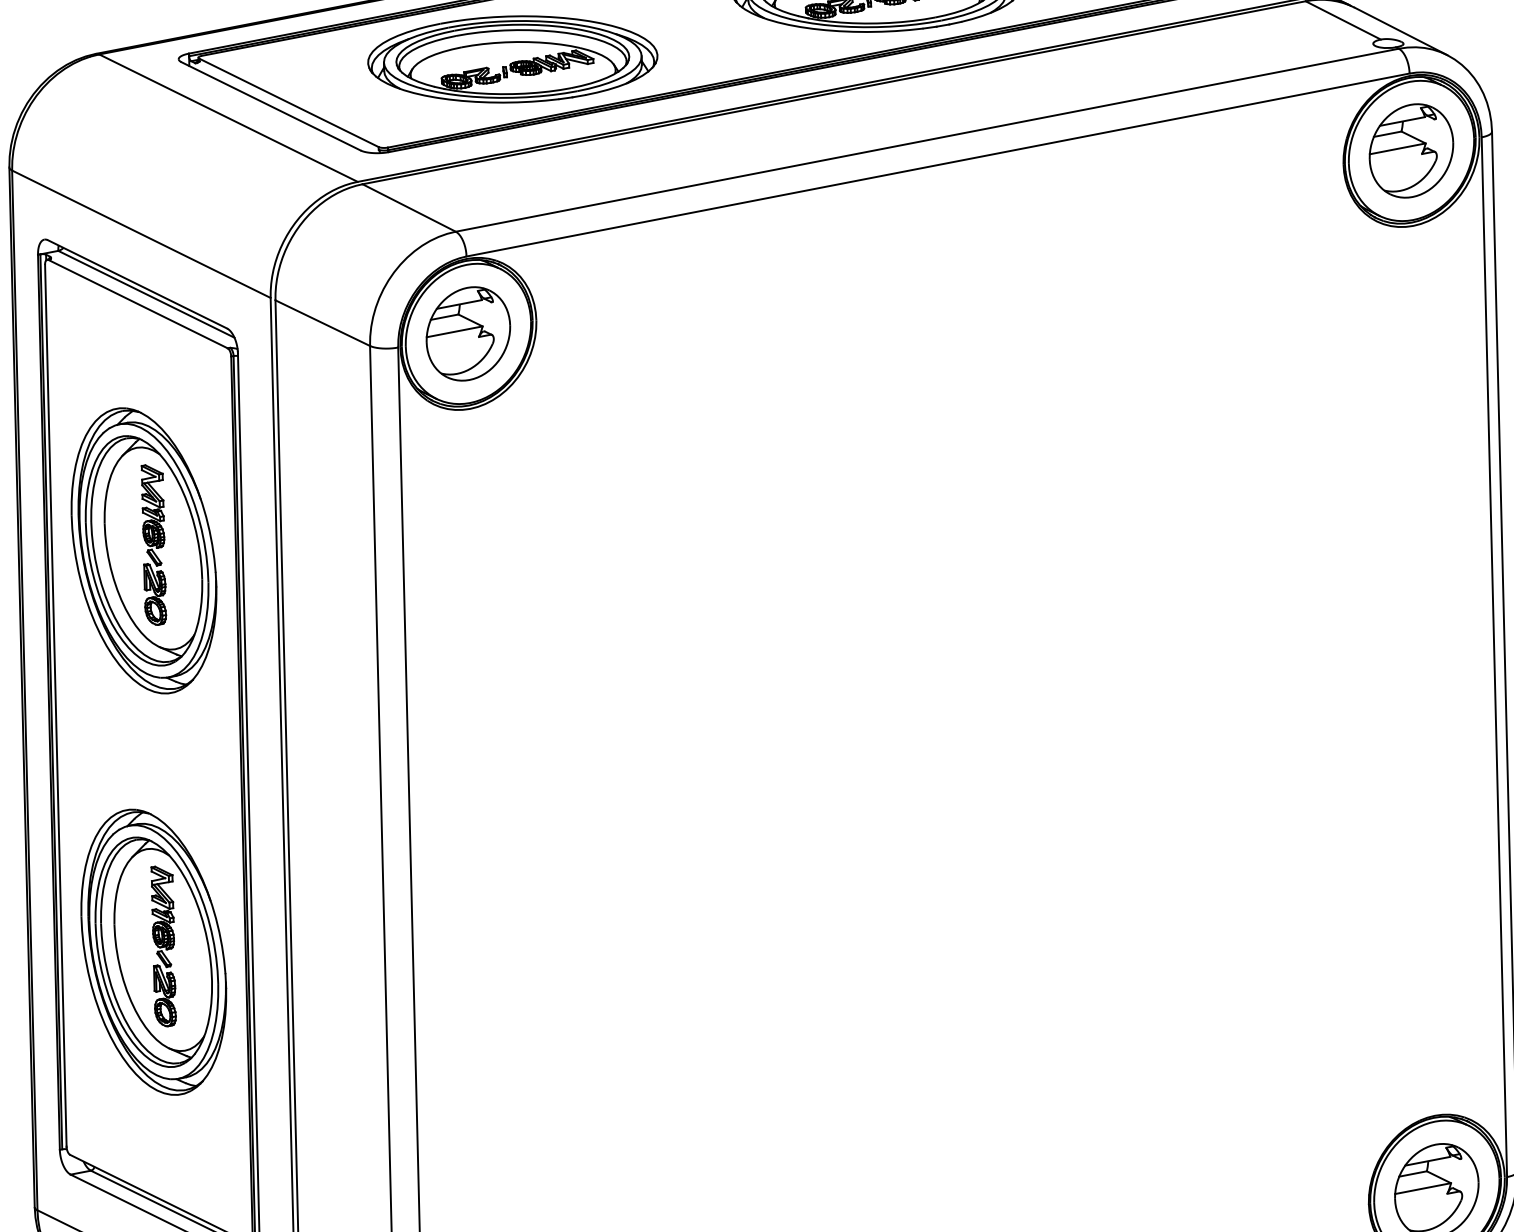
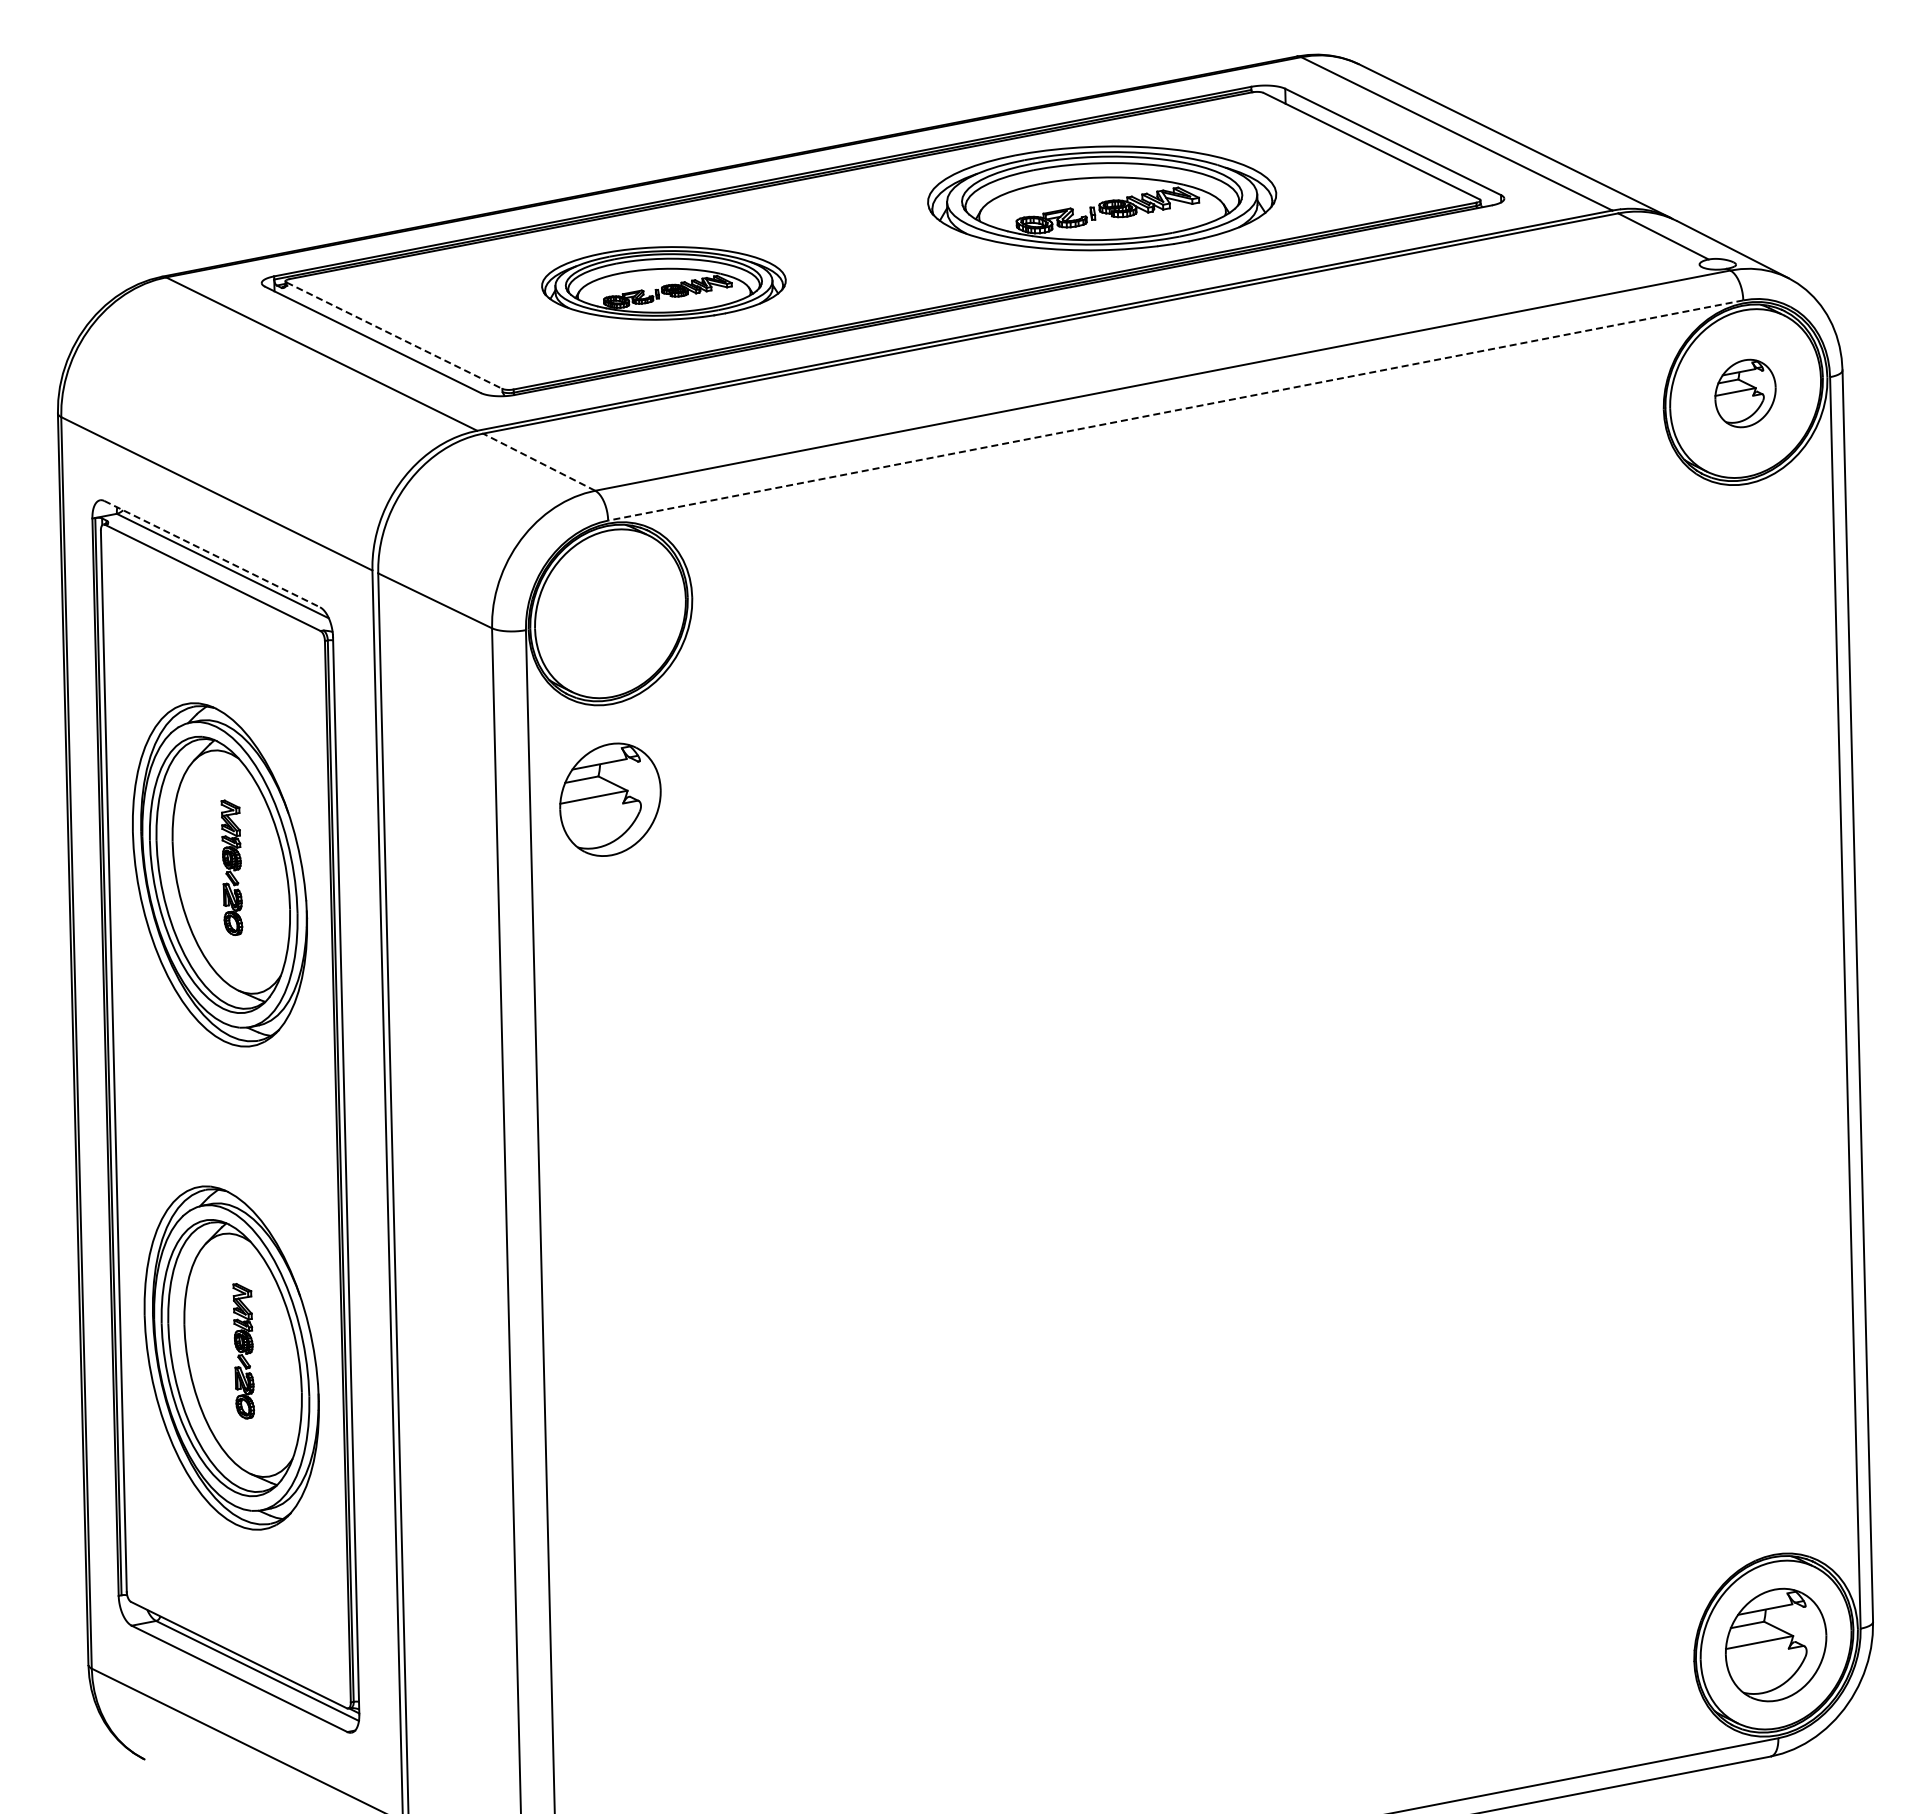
part: (512, 59) -> (663, 283), size x0.7
line: (289, 102) -> (394, 335), solid -> dashed
part: (1411, 150) -> (1745, 393), size x0.6
line: (937, 165) -> (1175, 410), solid -> dashed
line: (409, 208) -> (539, 462), solid -> dashed
line: (137, 284) -> (212, 554), solid -> dashed
part: (468, 333) -> (610, 799), moved
part: (153, 544) -> (231, 867), size x0.7
part: (163, 946) -> (243, 1351), size x0.7

